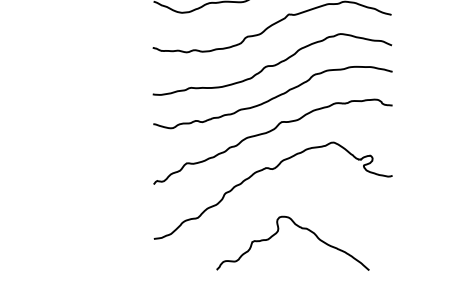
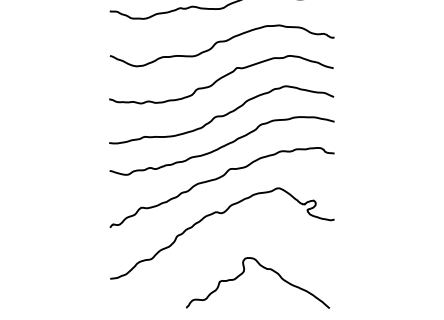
curve: (301, 228) -> (265, 269), moved

